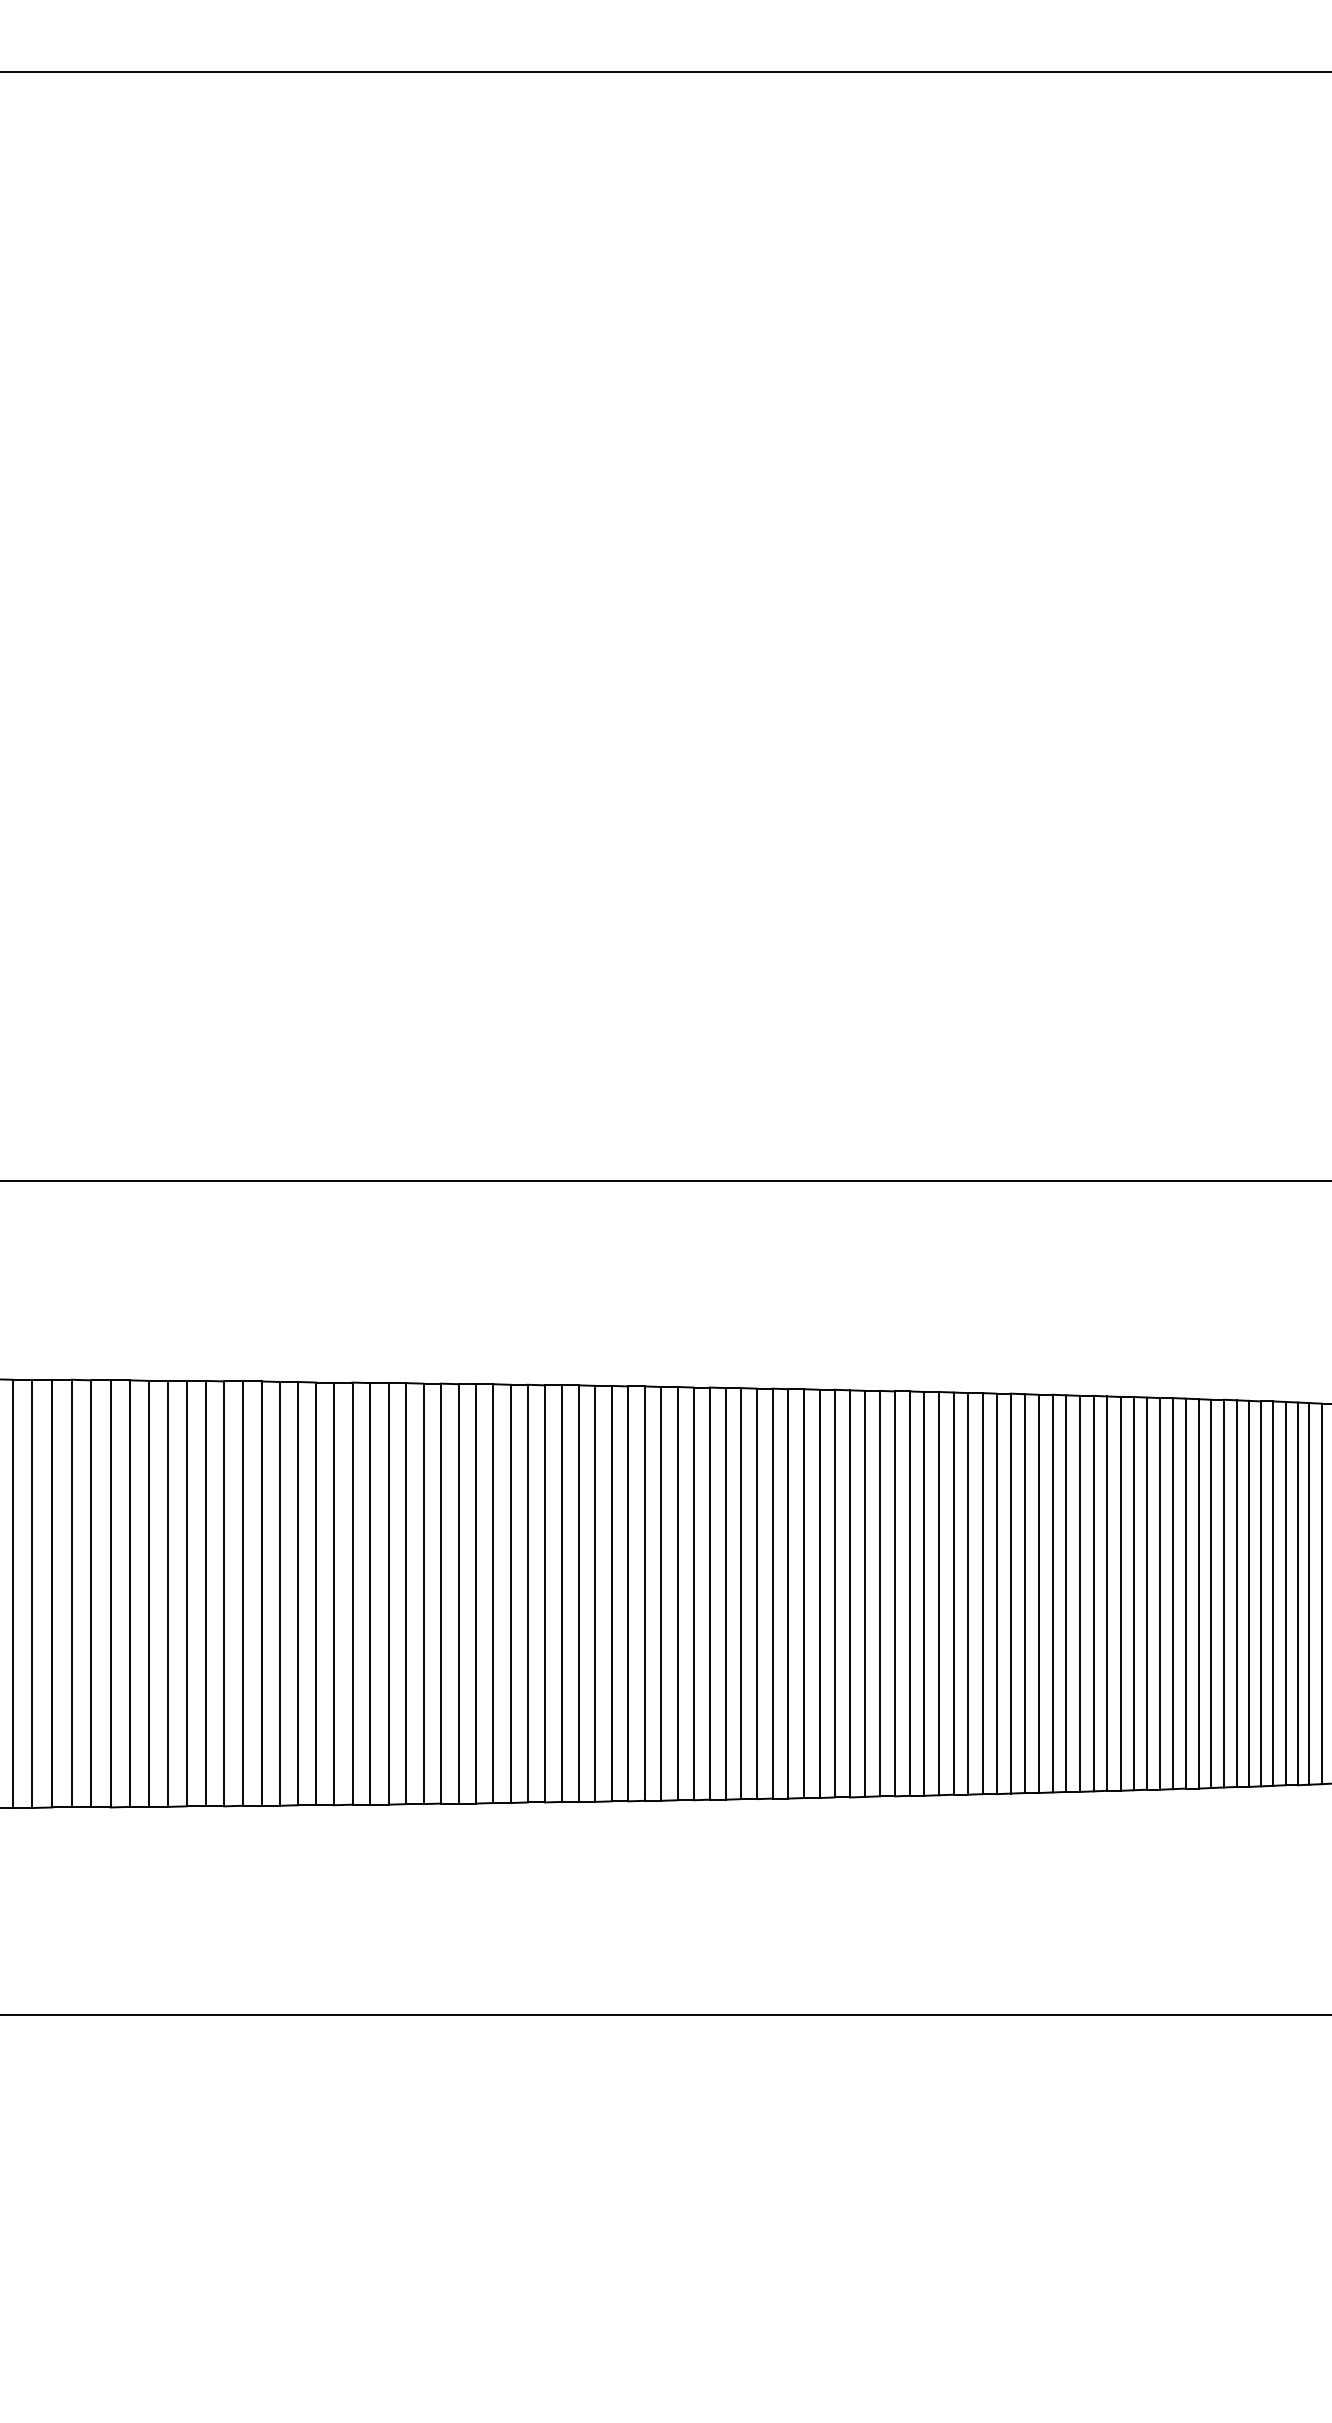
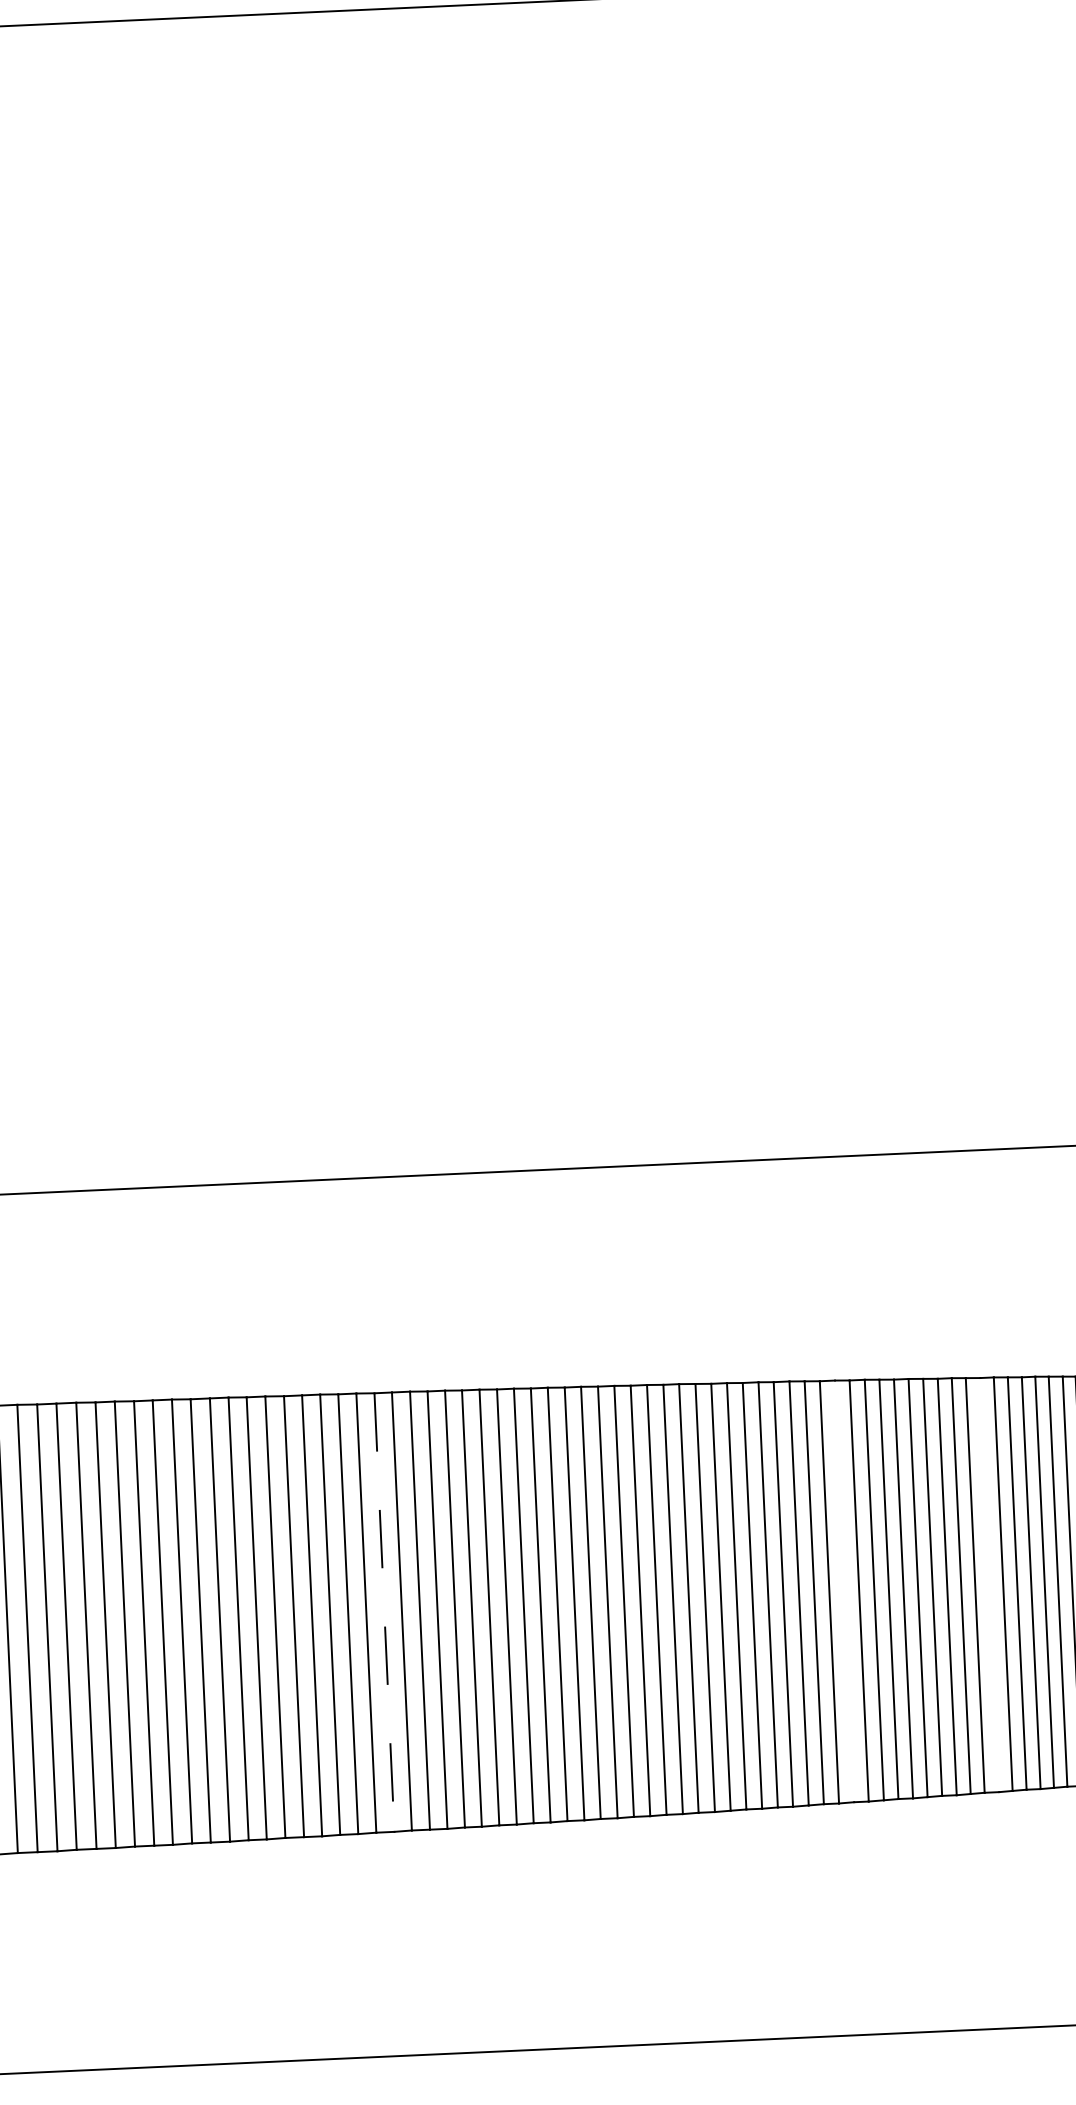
line: (544, 1593) -> (383, 1612), solid -> dashed
line: (982, 1593) -> (844, 1591), removed
line: (1120, 1593) -> (989, 1584), removed

